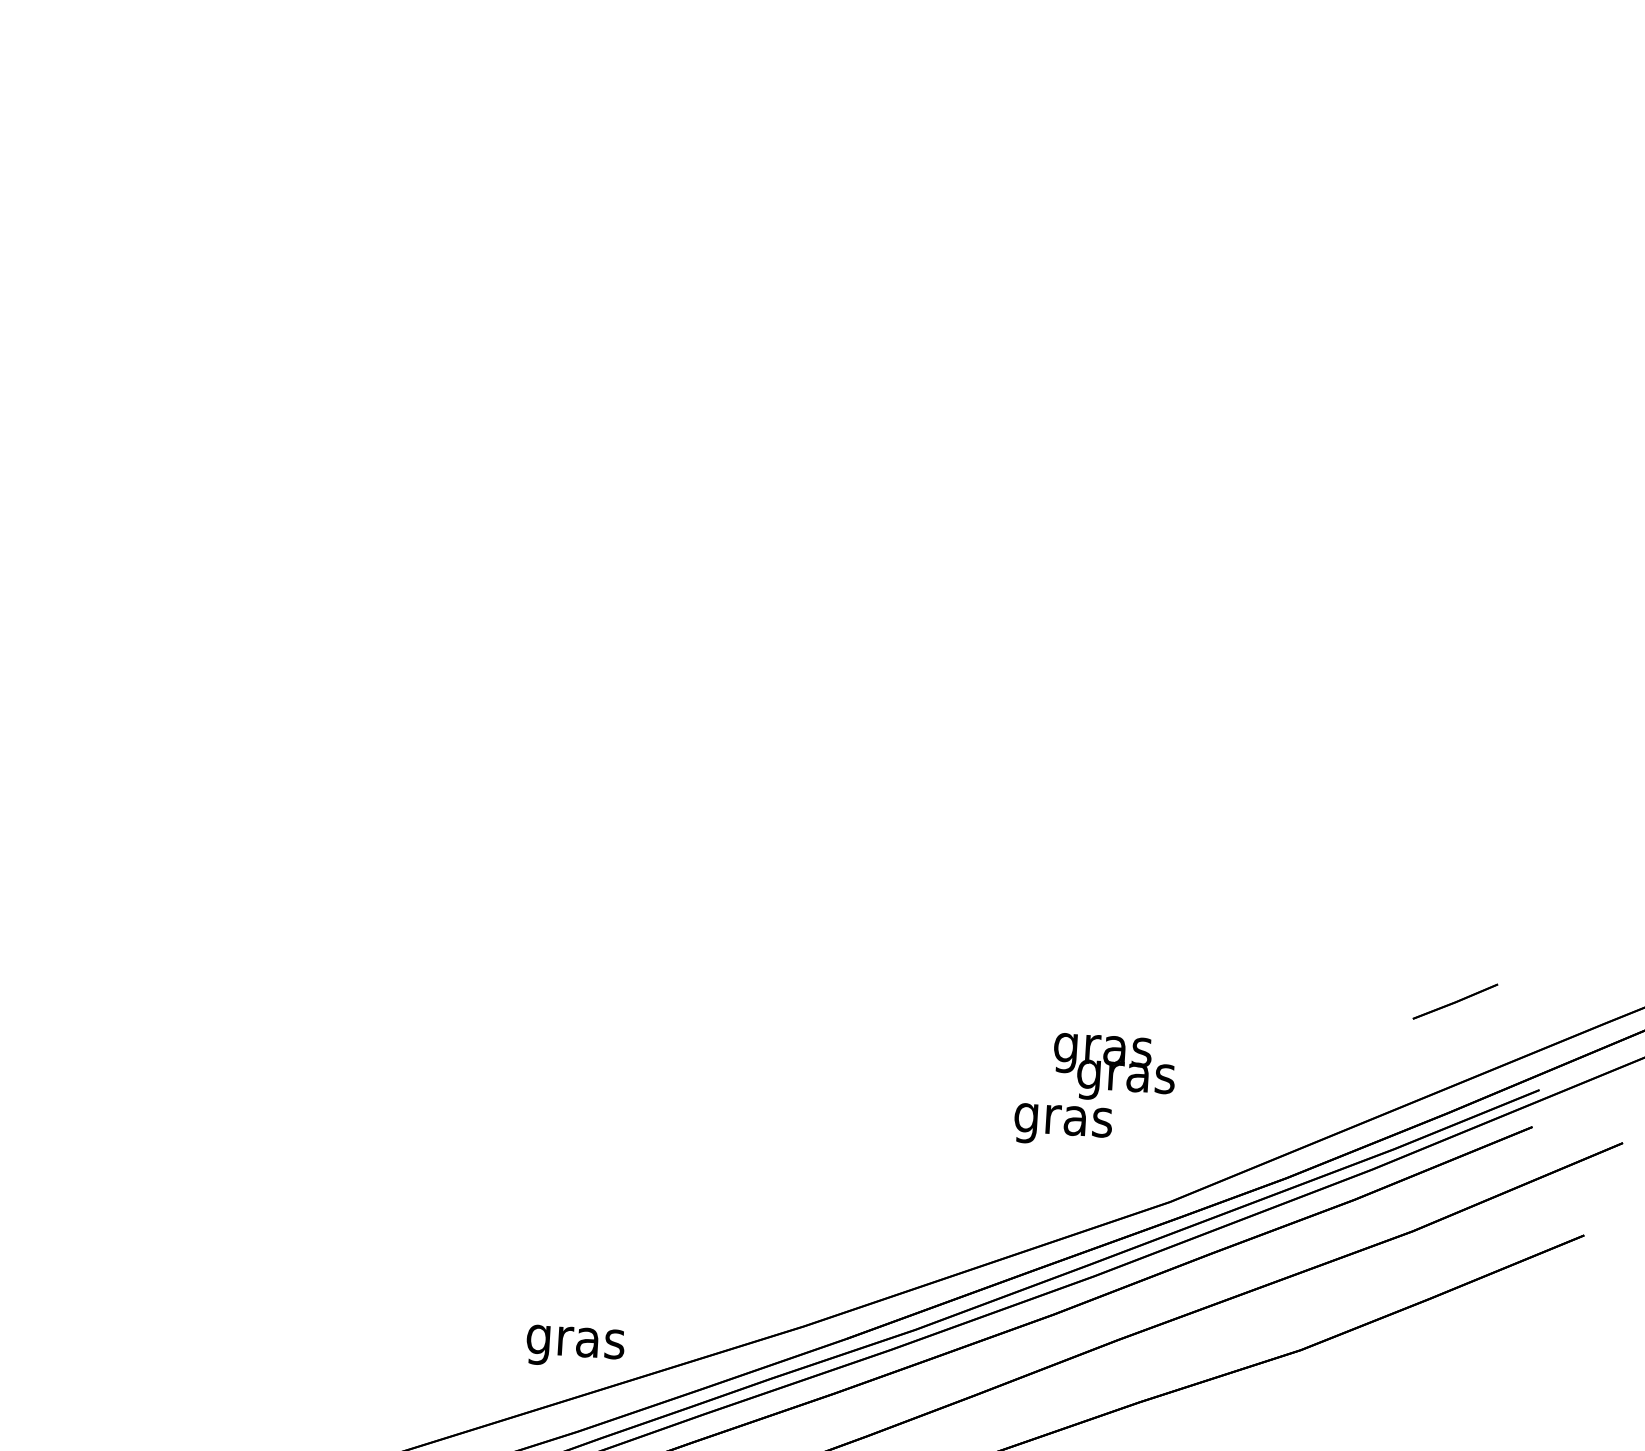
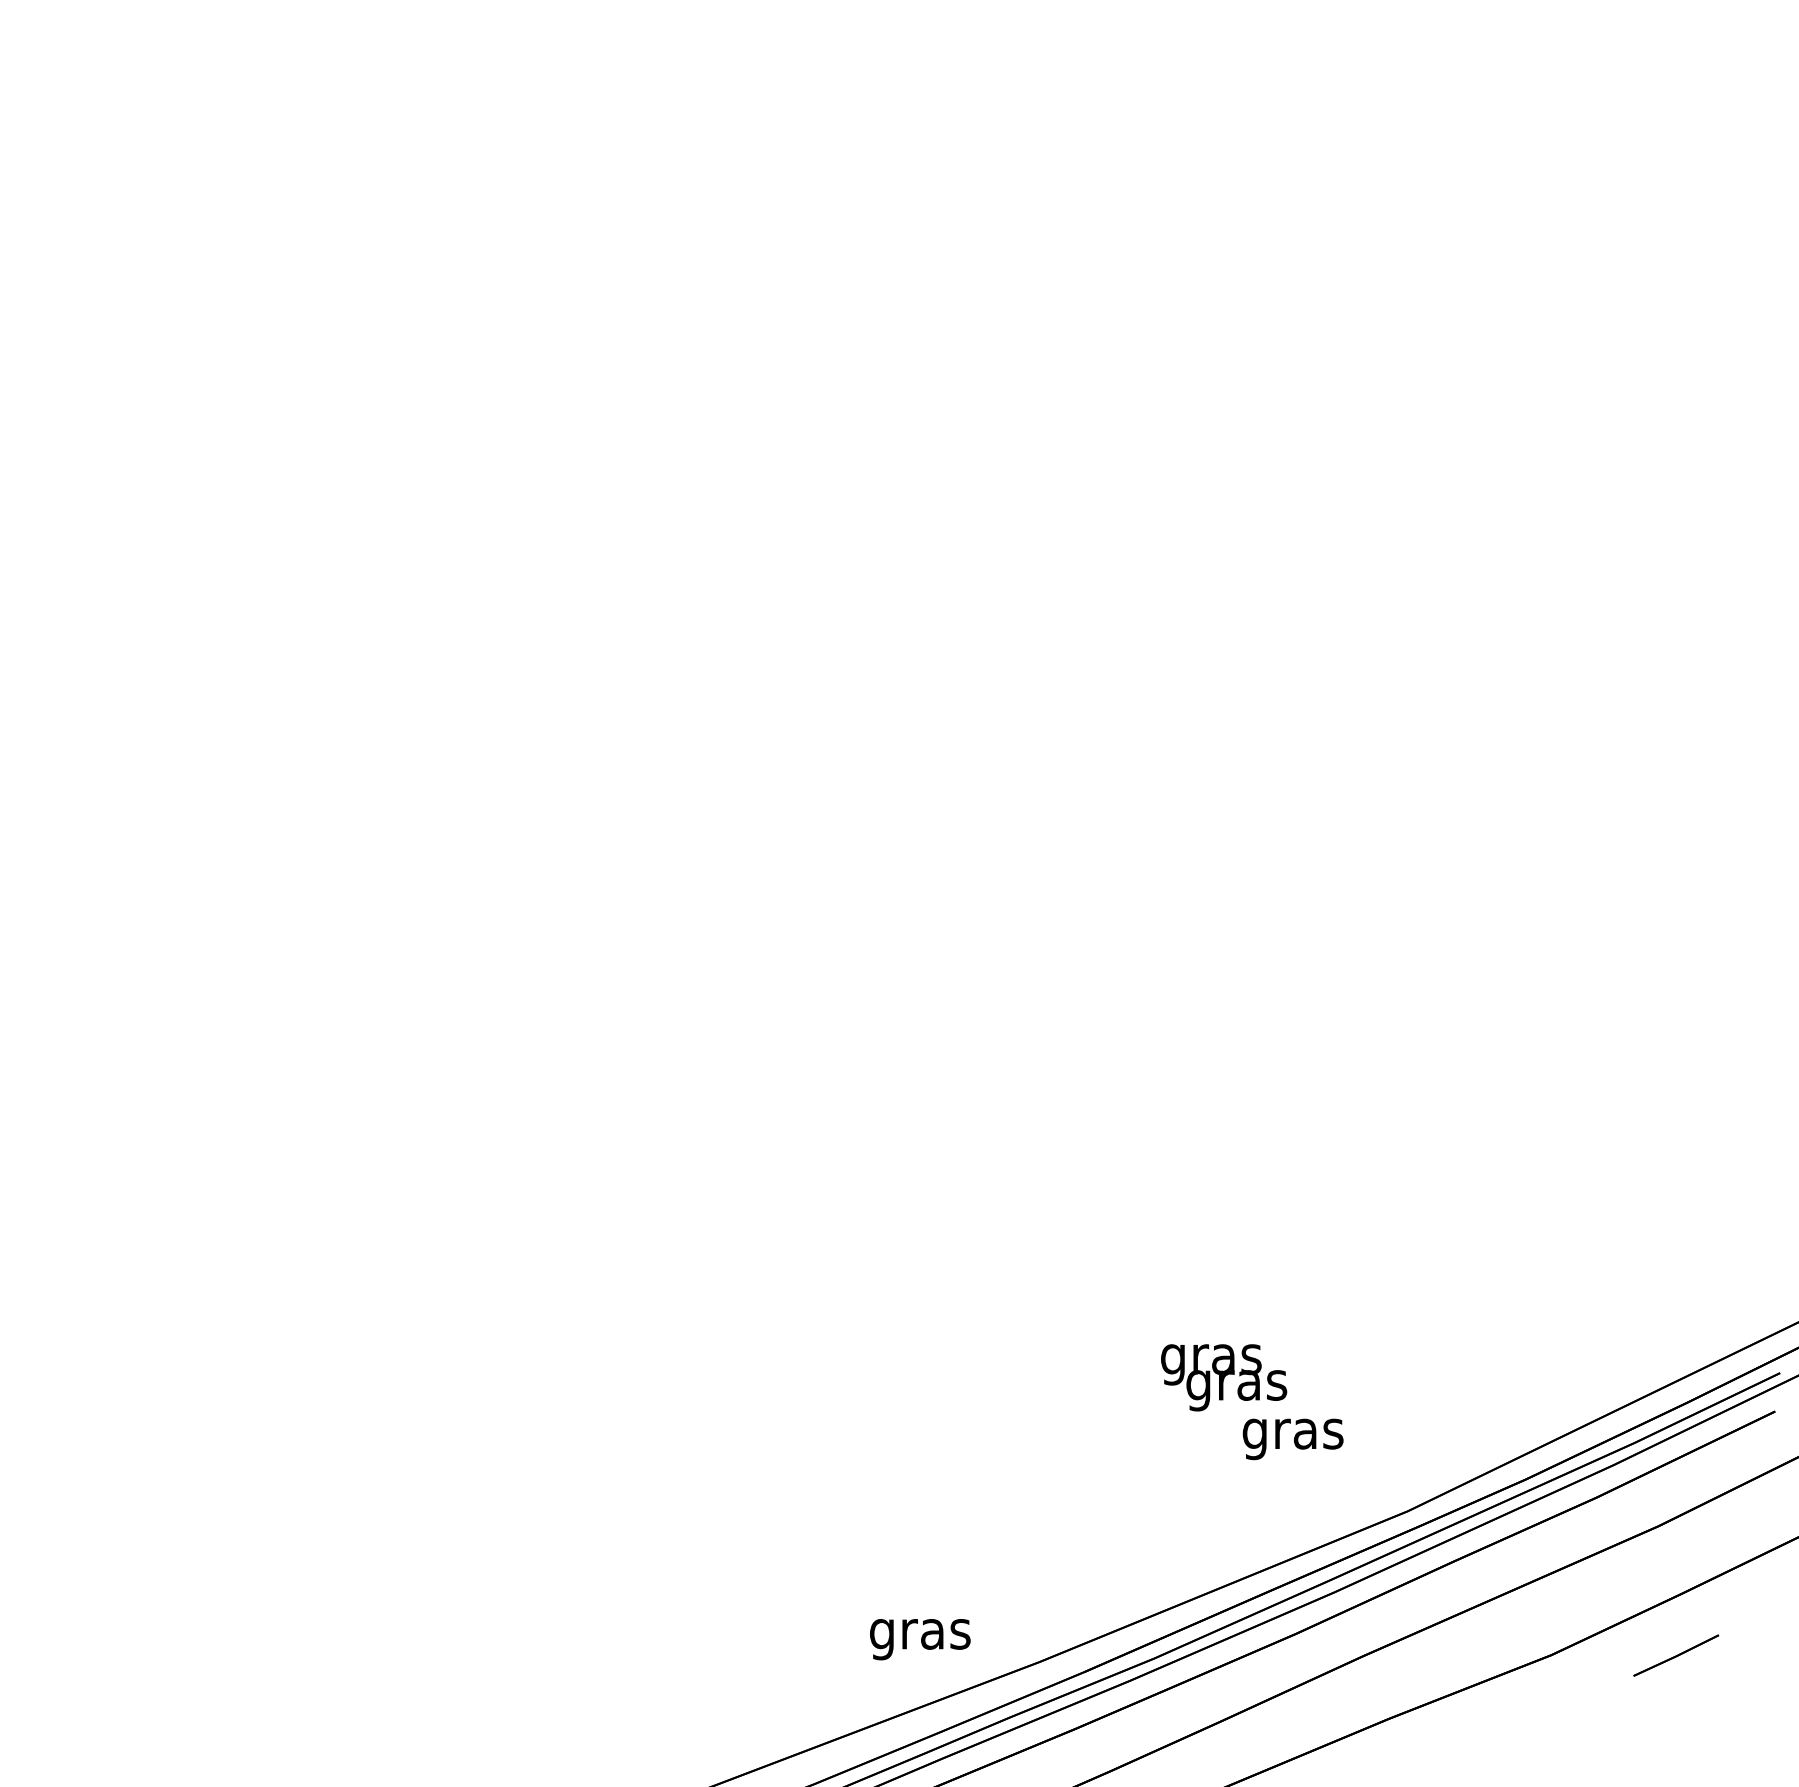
line: (1455, 1001) -> (1676, 1655), moved
text: (1114, 1068) -> (1224, 1377), moved
text: (575, 1347) -> (920, 1639), moved

